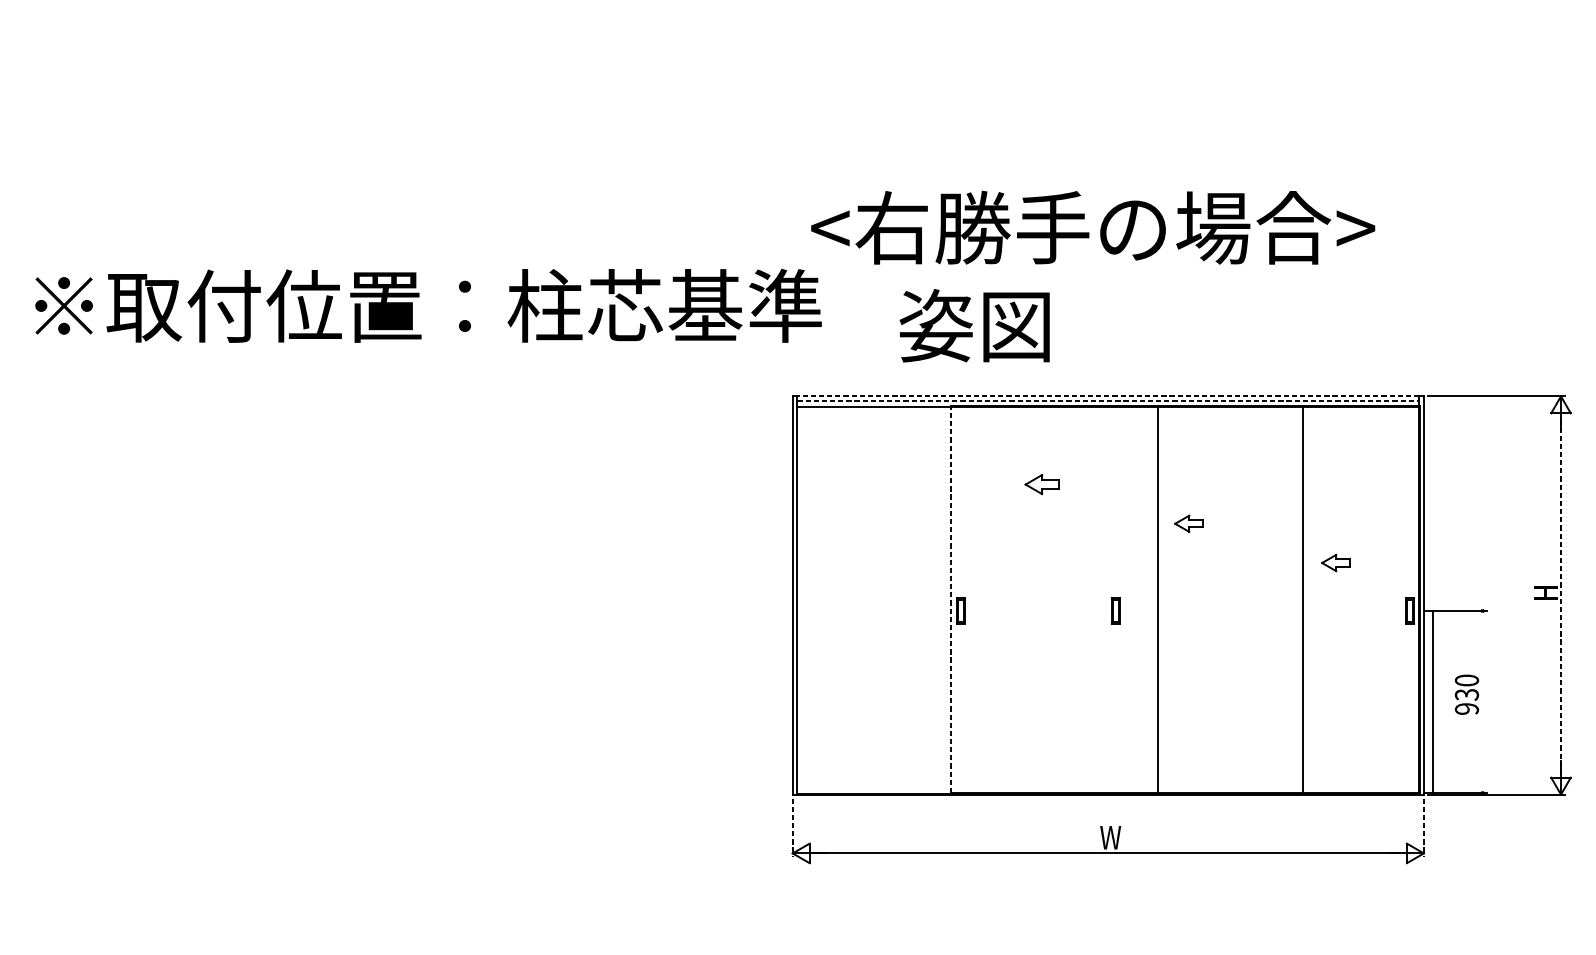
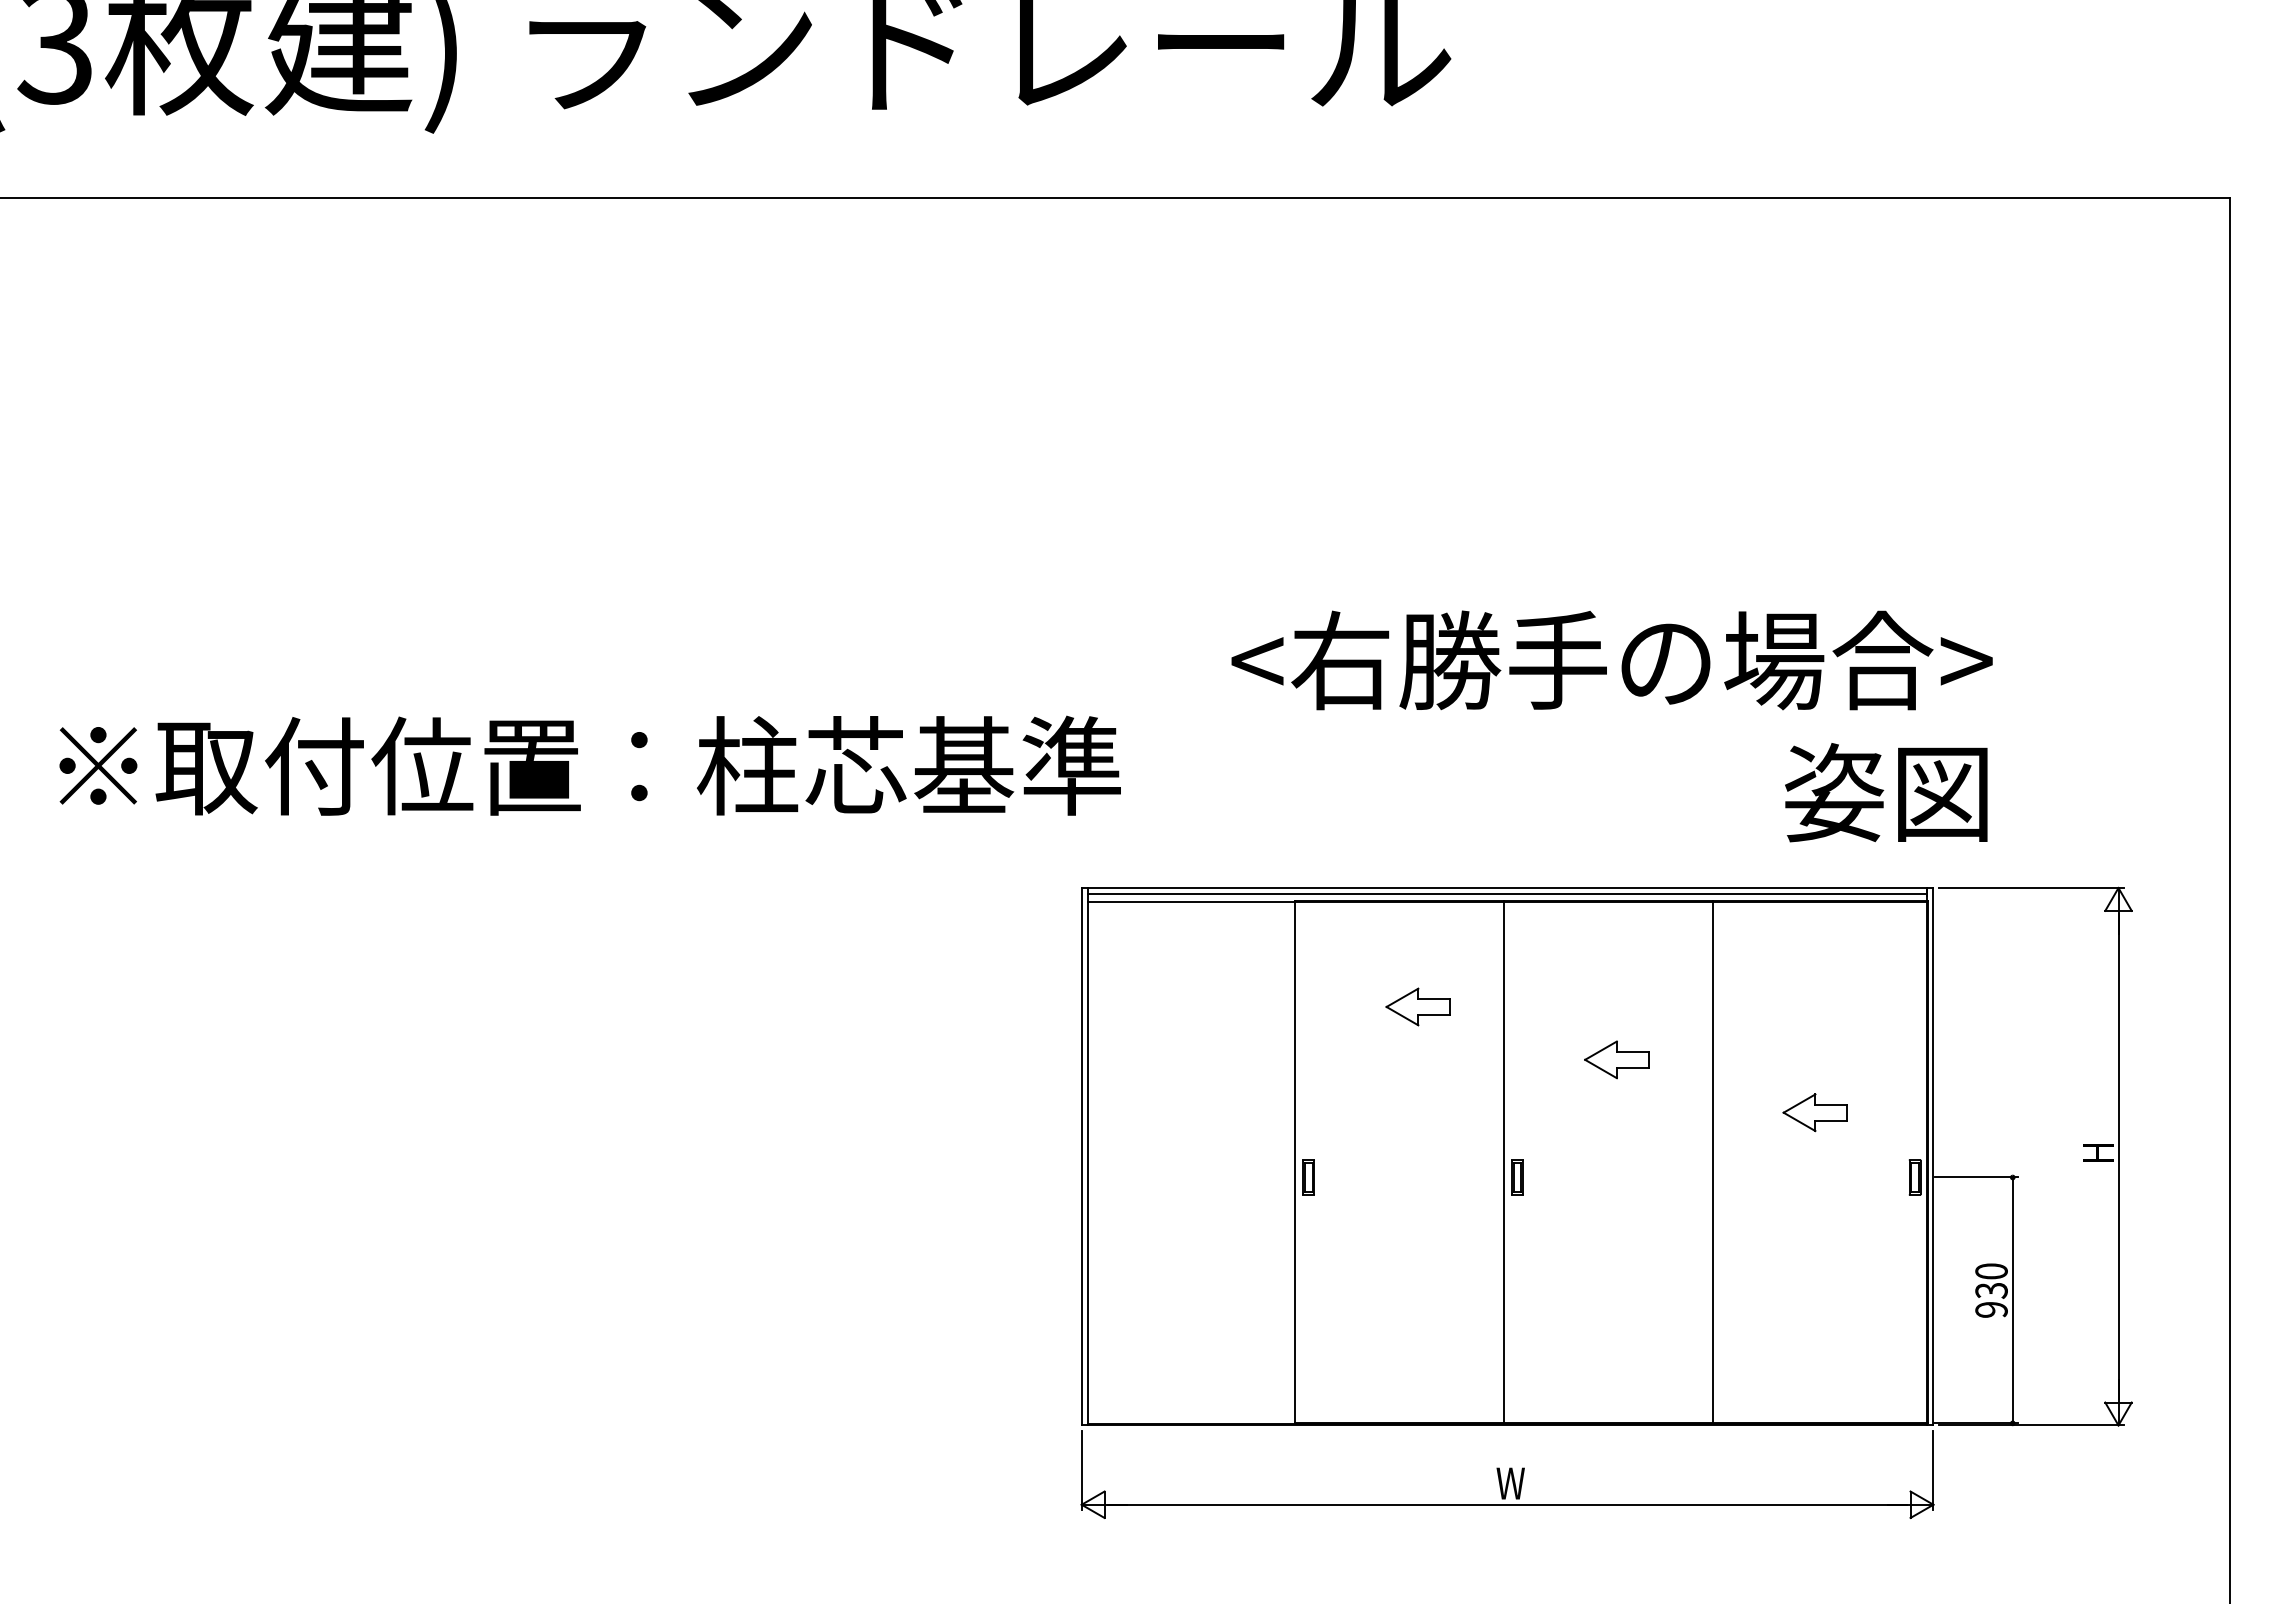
text: (1092, 227) -> (1611, 660), moved
text: (974, 325) -> (1886, 792), moved
line: (1108, 396) -> (1507, 888), dashed -> solid
line: (1108, 401) -> (1507, 894), dashed -> solid
part: (1041, 484) -> (1417, 1006), size x1.43
part: (1189, 523) -> (1616, 1059), size x1.67
part: (1335, 562) -> (1814, 1112), size x1.67
line: (1560, 595) -> (2118, 1156), dashed -> solid
line: (951, 599) -> (1295, 1161), dashed -> solid
line: (1157, 599) -> (1504, 1162), moved
line: (1303, 599) -> (1713, 1162), moved
line: (1432, 702) -> (2012, 1300), moved
line: (792, 828) -> (1081, 1470), dashed -> solid
line: (1423, 828) -> (1933, 1470), dashed -> solid

